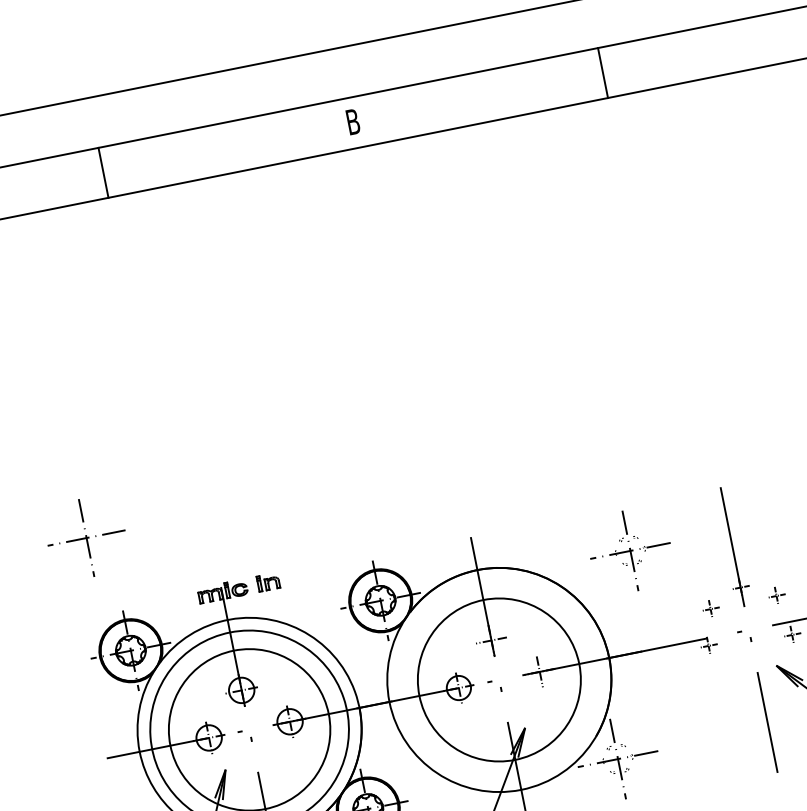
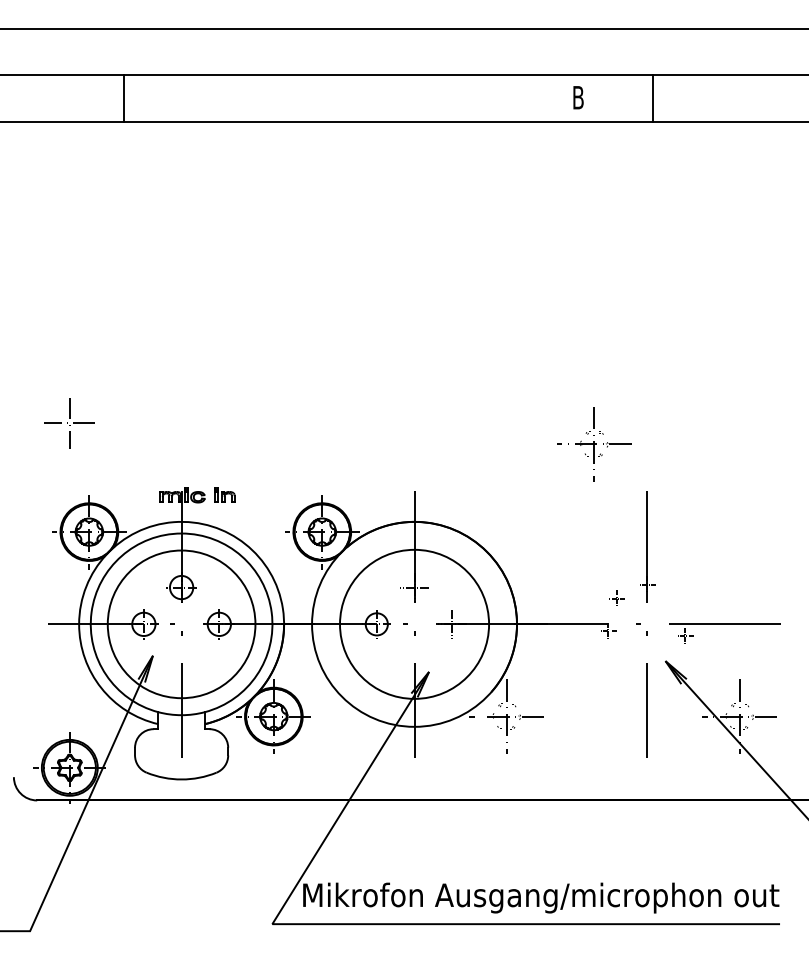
line: (603, 72) -> (653, 98), moved
text: (353, 121) -> (578, 97), moved
line: (103, 172) -> (124, 98), moved
part: (86, 537) -> (69, 422), size x0.7
part: (630, 551) -> (594, 444), moved
part: (776, 594) -> (678, 597), removed

